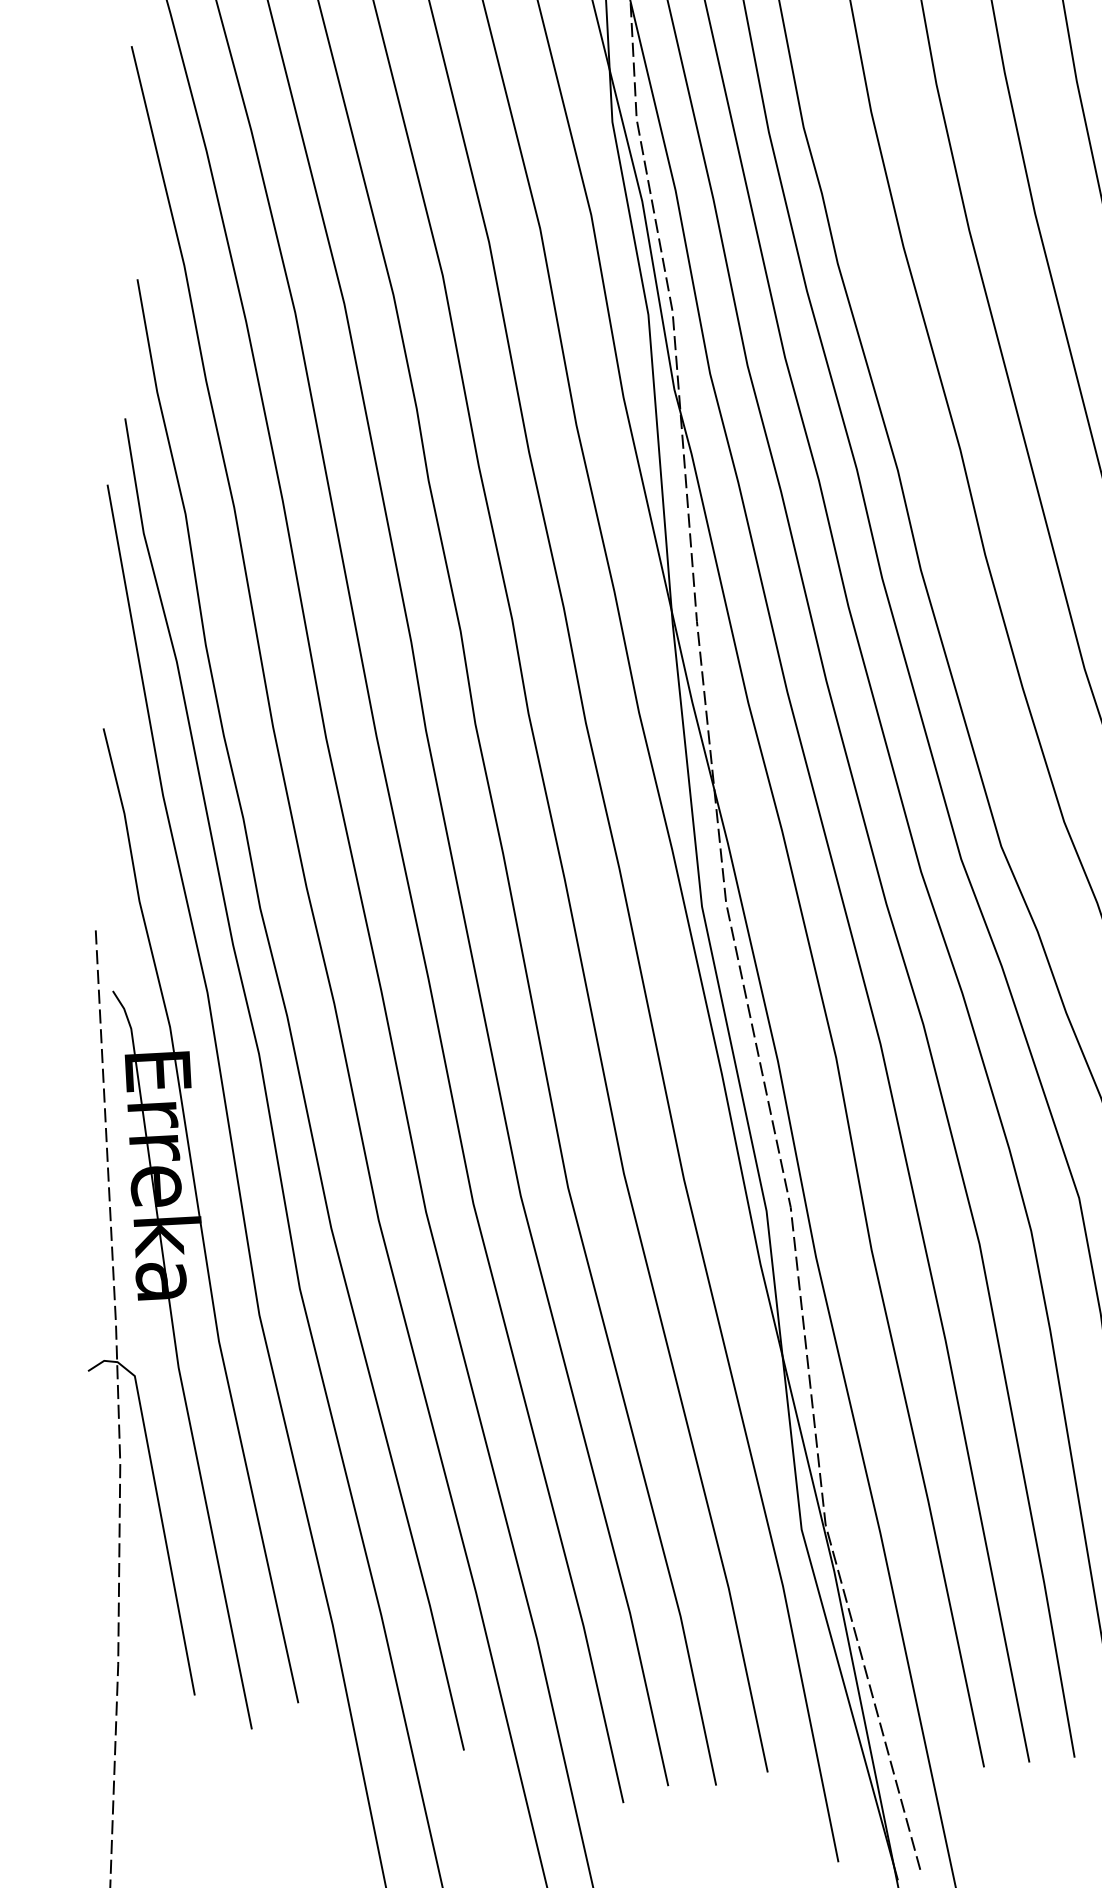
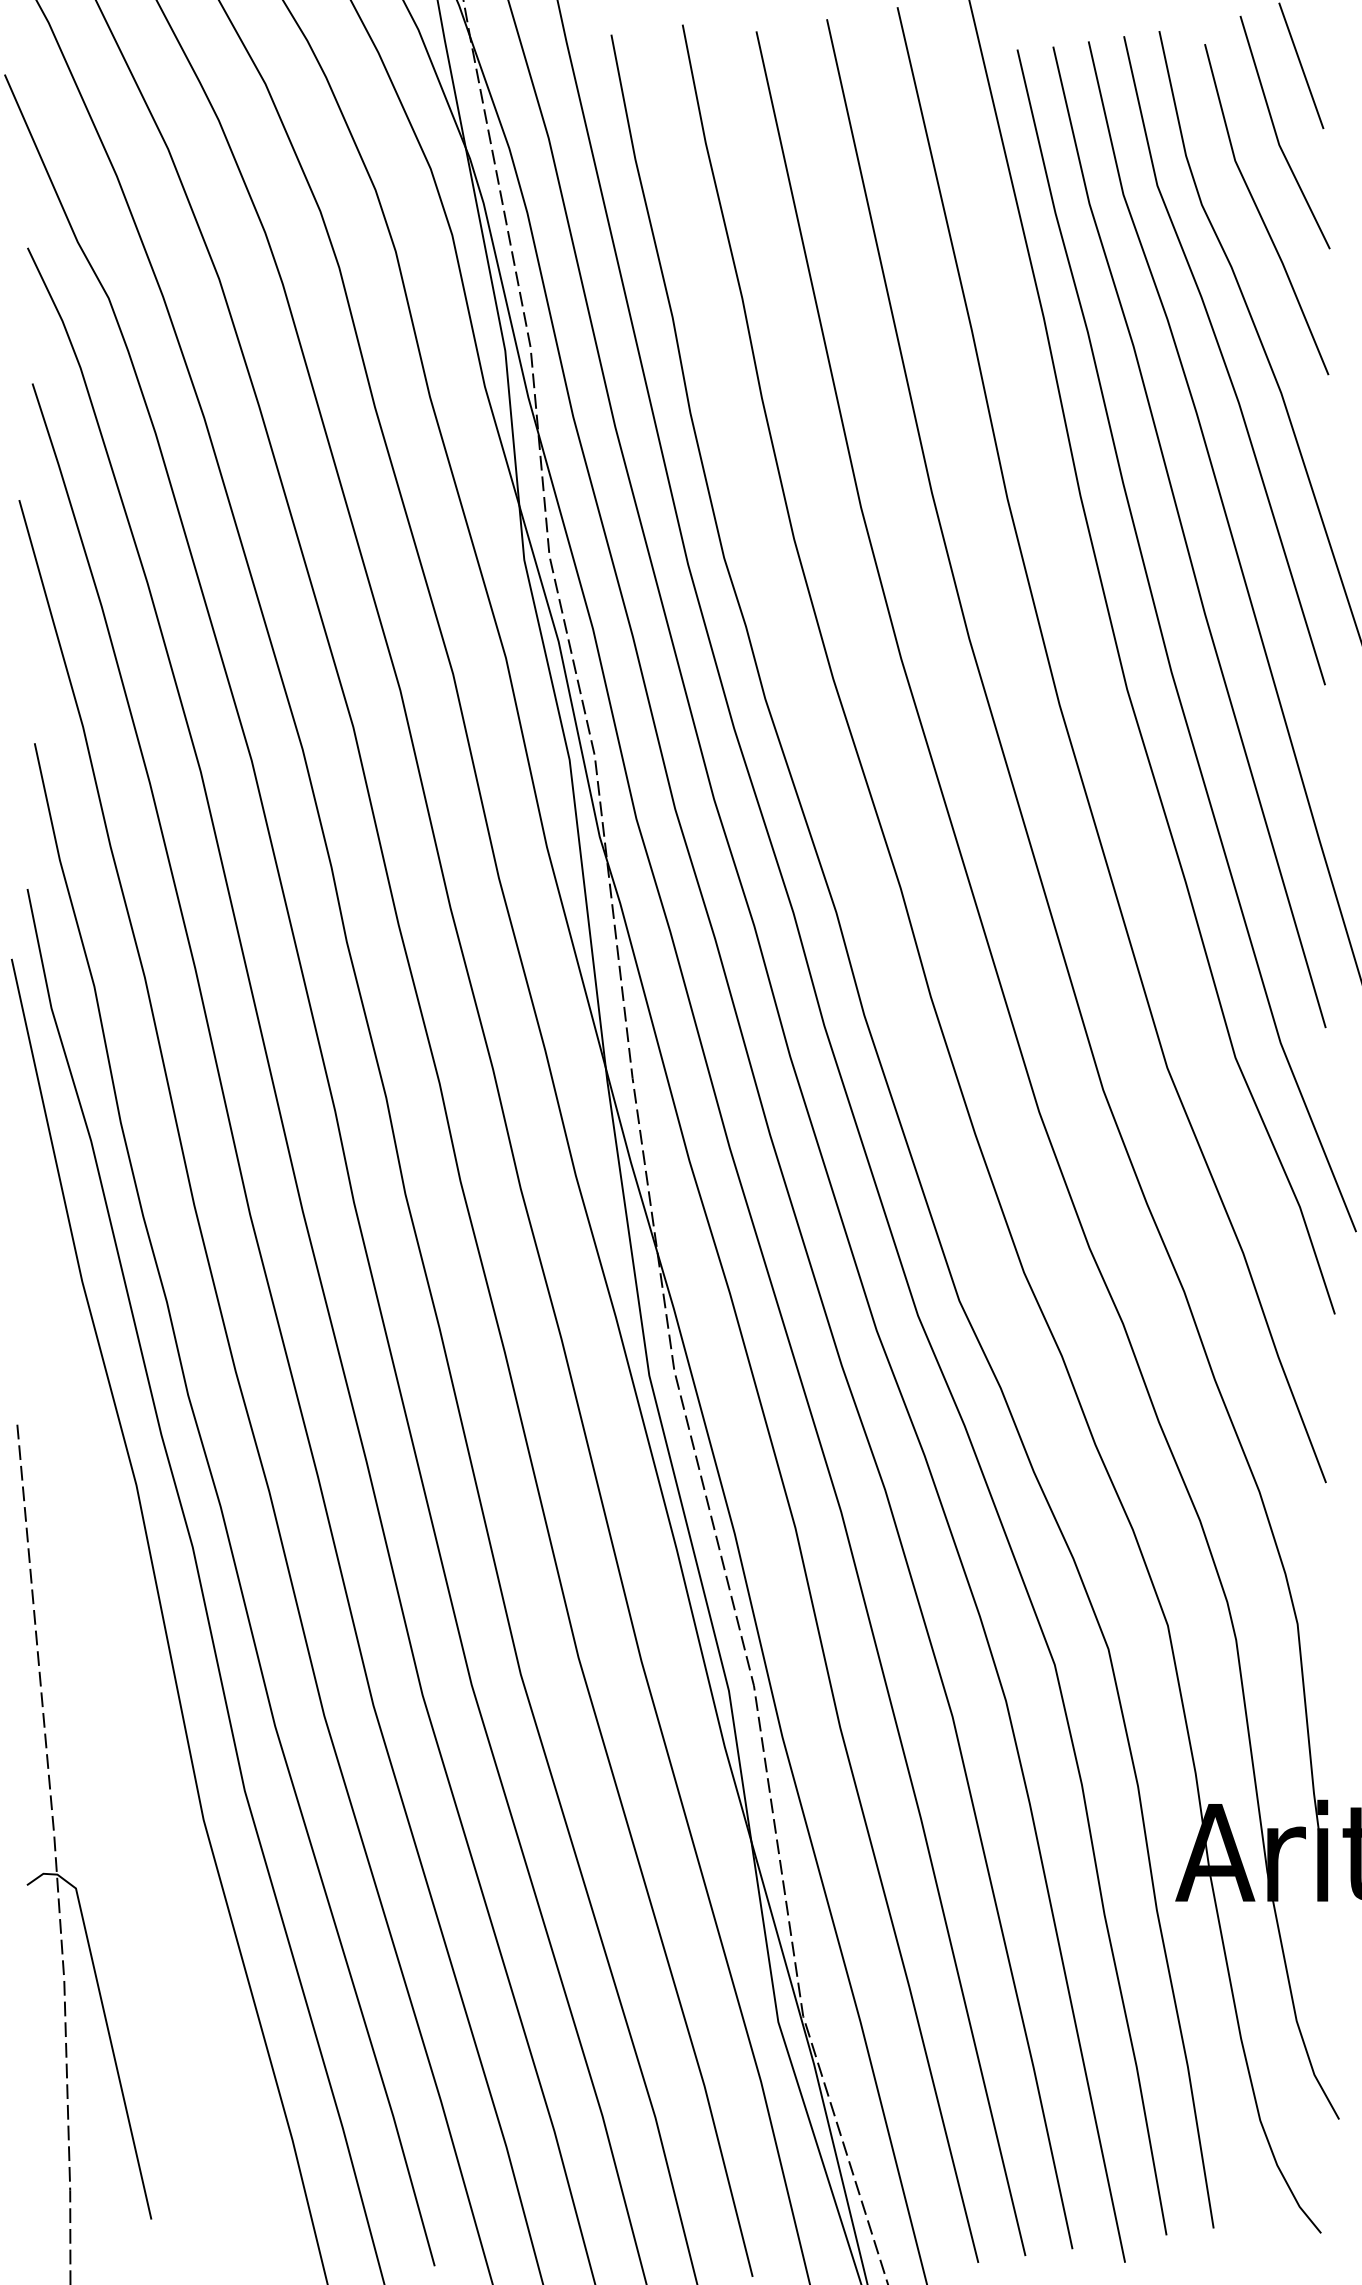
part: (200, 1229) -> (138, 1732), removed

